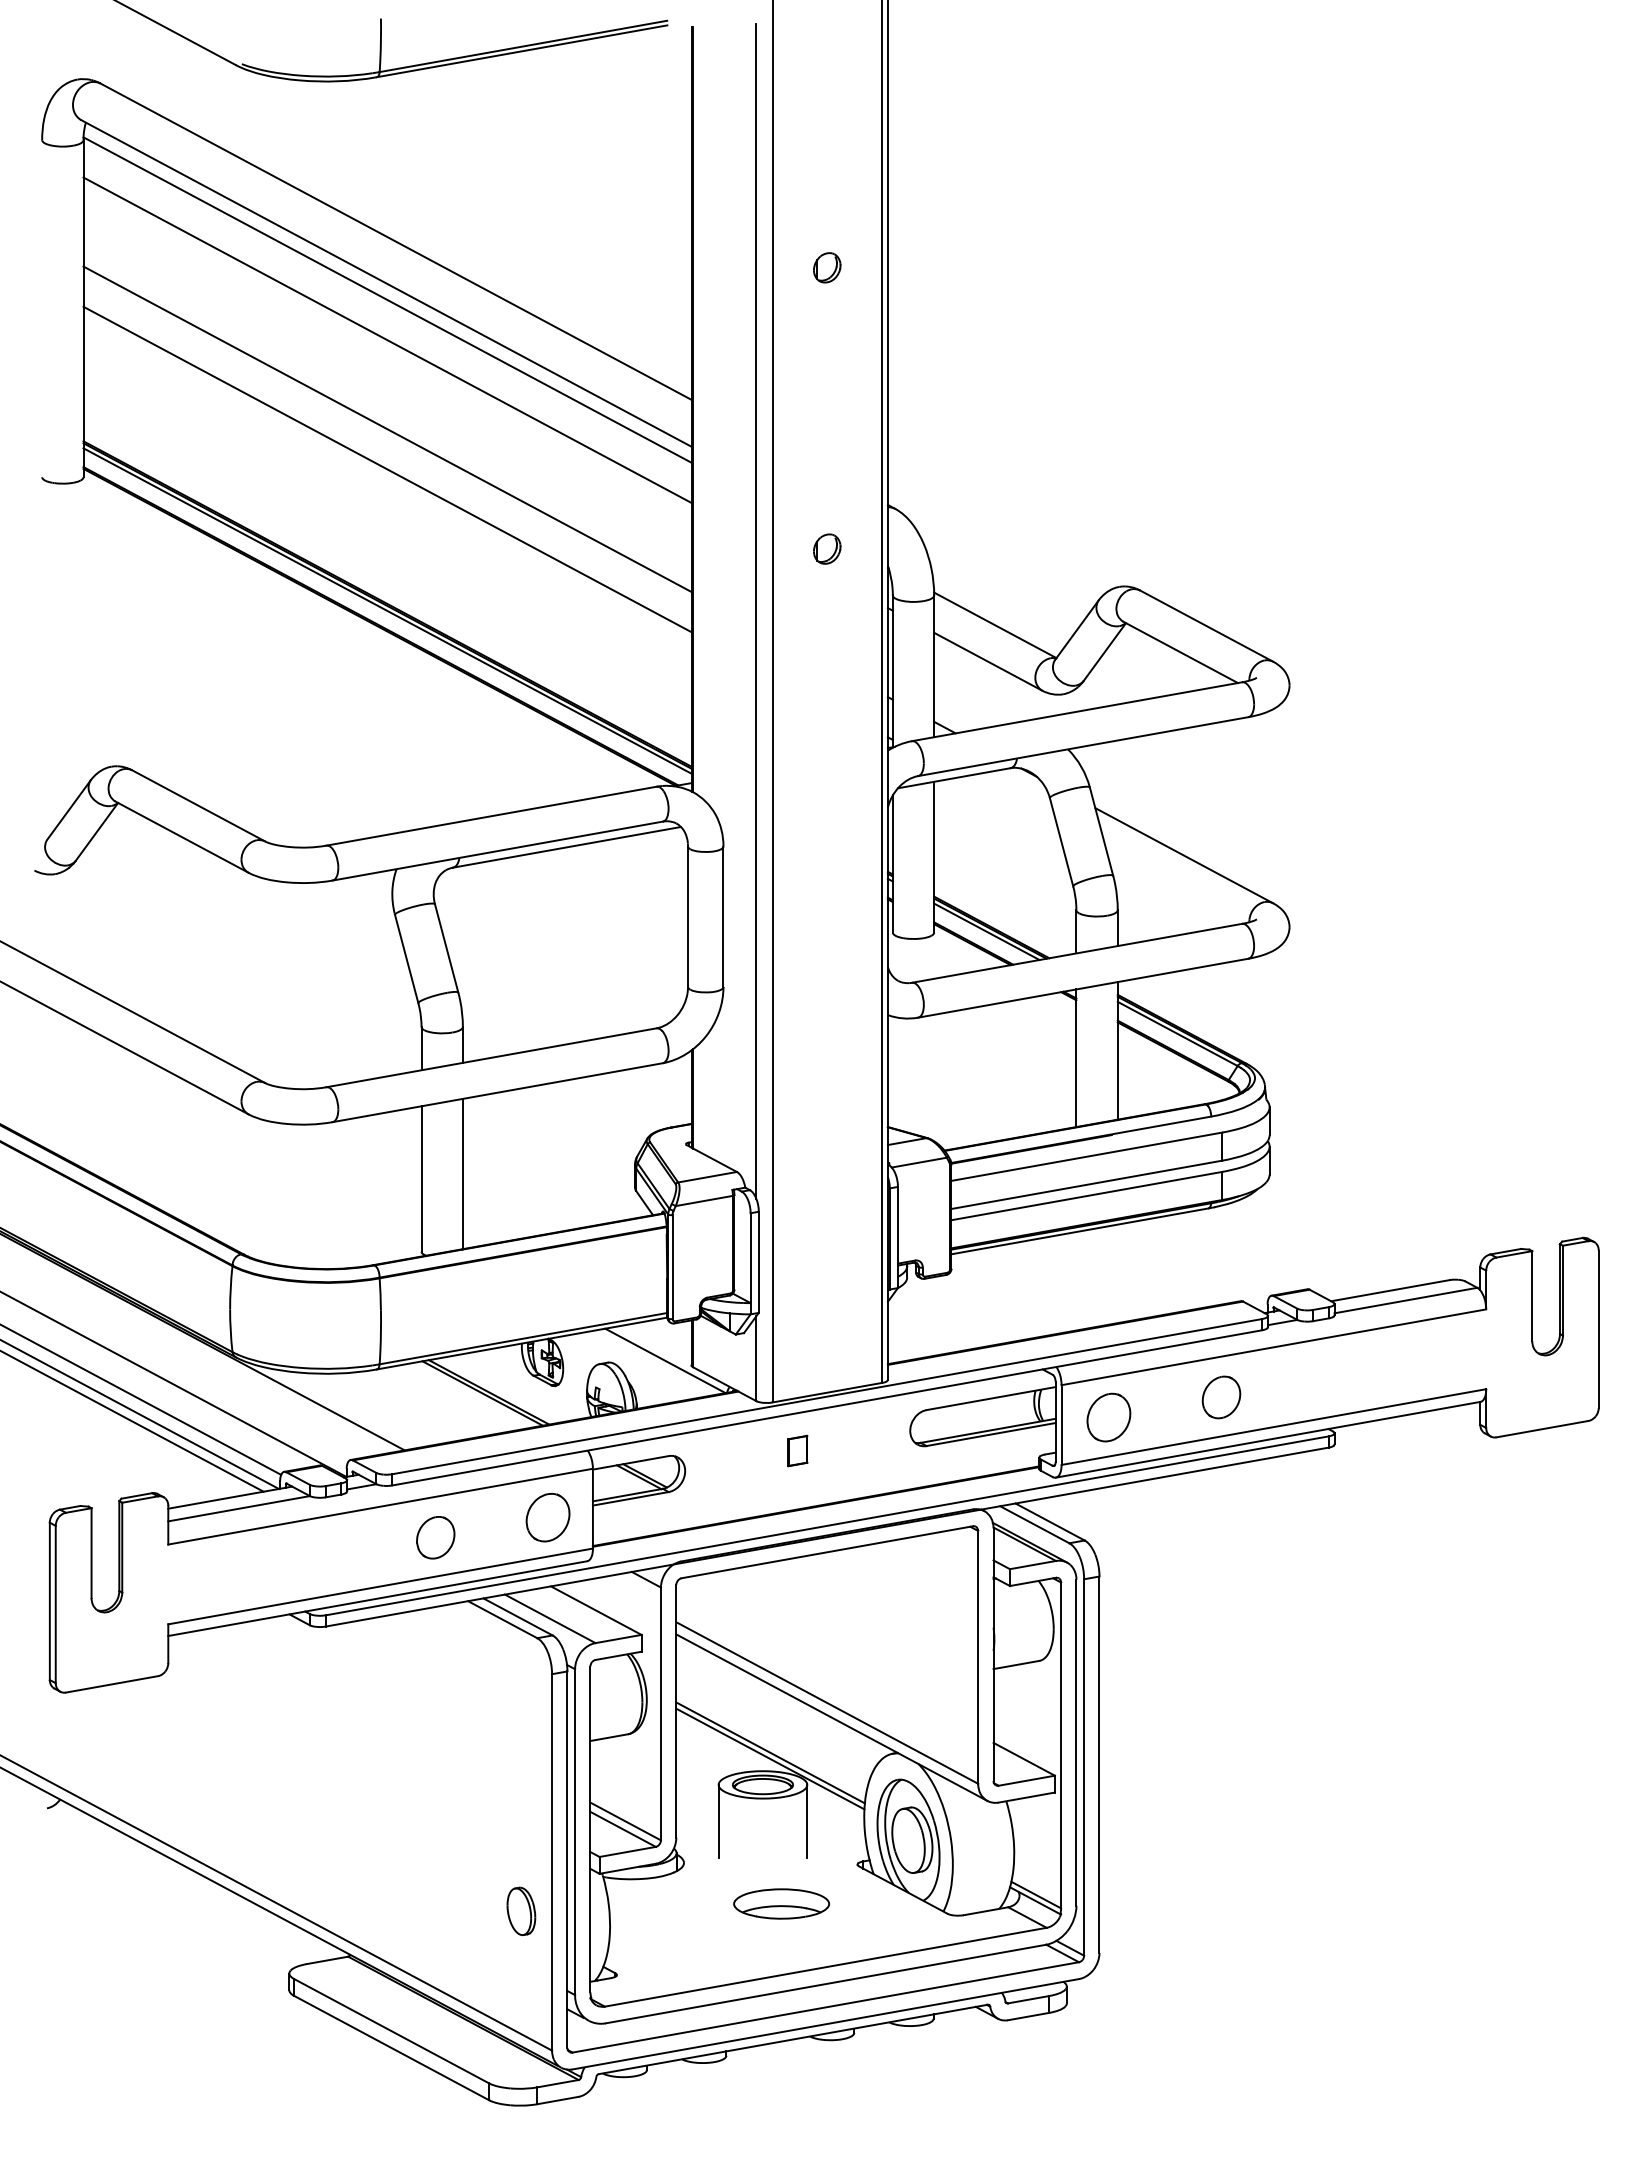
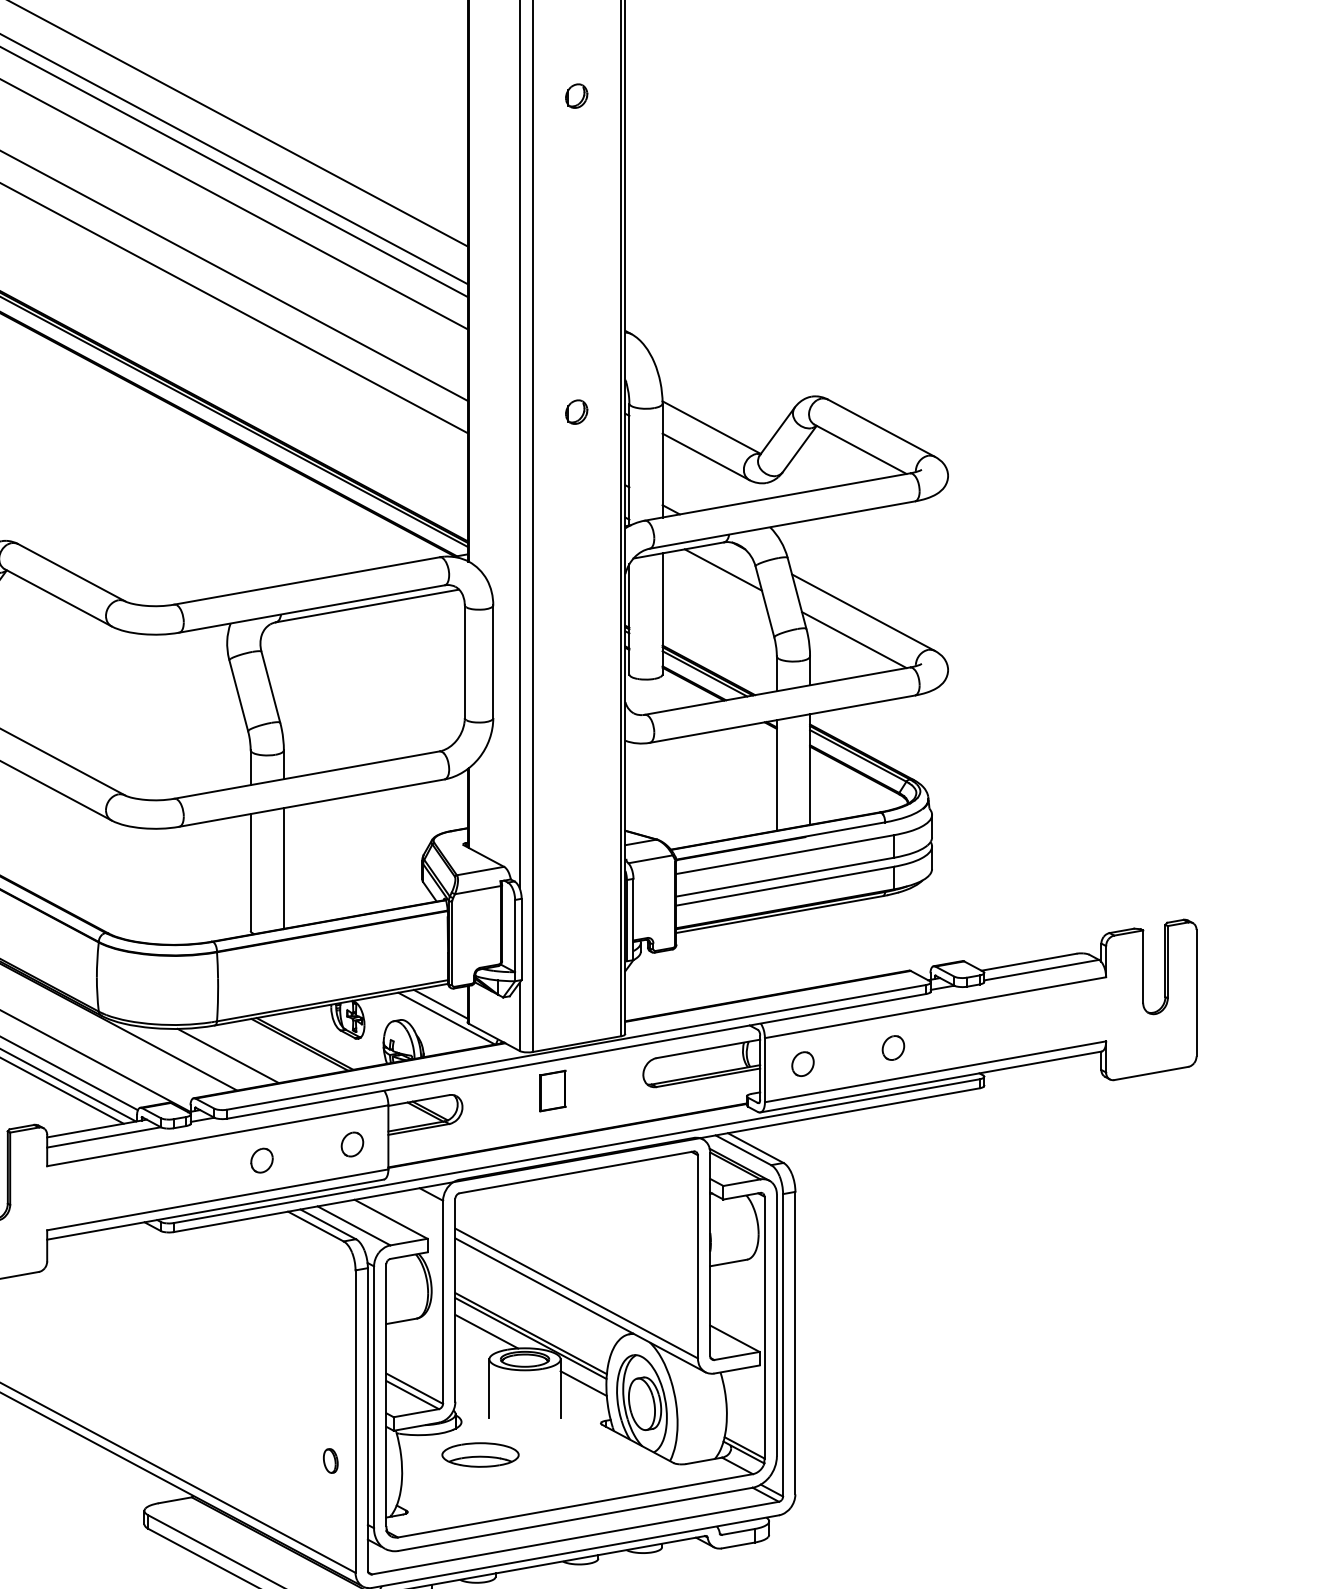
part: (827, 267) -> (576, 95), moved
part: (827, 548) -> (576, 411), moved
line: (1009, 802) -> (723, 569), added
line: (1172, 889) -> (854, 639), added
line: (657, 1342) -> (440, 1003), added
part: (1221, 1397) -> (893, 1048), size x0.71
line: (393, 1407) -> (228, 1056), added
part: (1108, 1417) -> (802, 1064), size x0.62
part: (797, 1450) -> (552, 1090), size x1.67
part: (548, 1517) -> (352, 1144), size x0.62
part: (435, 1537) -> (261, 1160), size x0.71
line: (715, 1750) -> (486, 1331), added
line: (835, 1814) -> (583, 1383), added
part: (781, 1903) -> (480, 1454), moved
part: (520, 1911) -> (330, 1461), size x0.62

